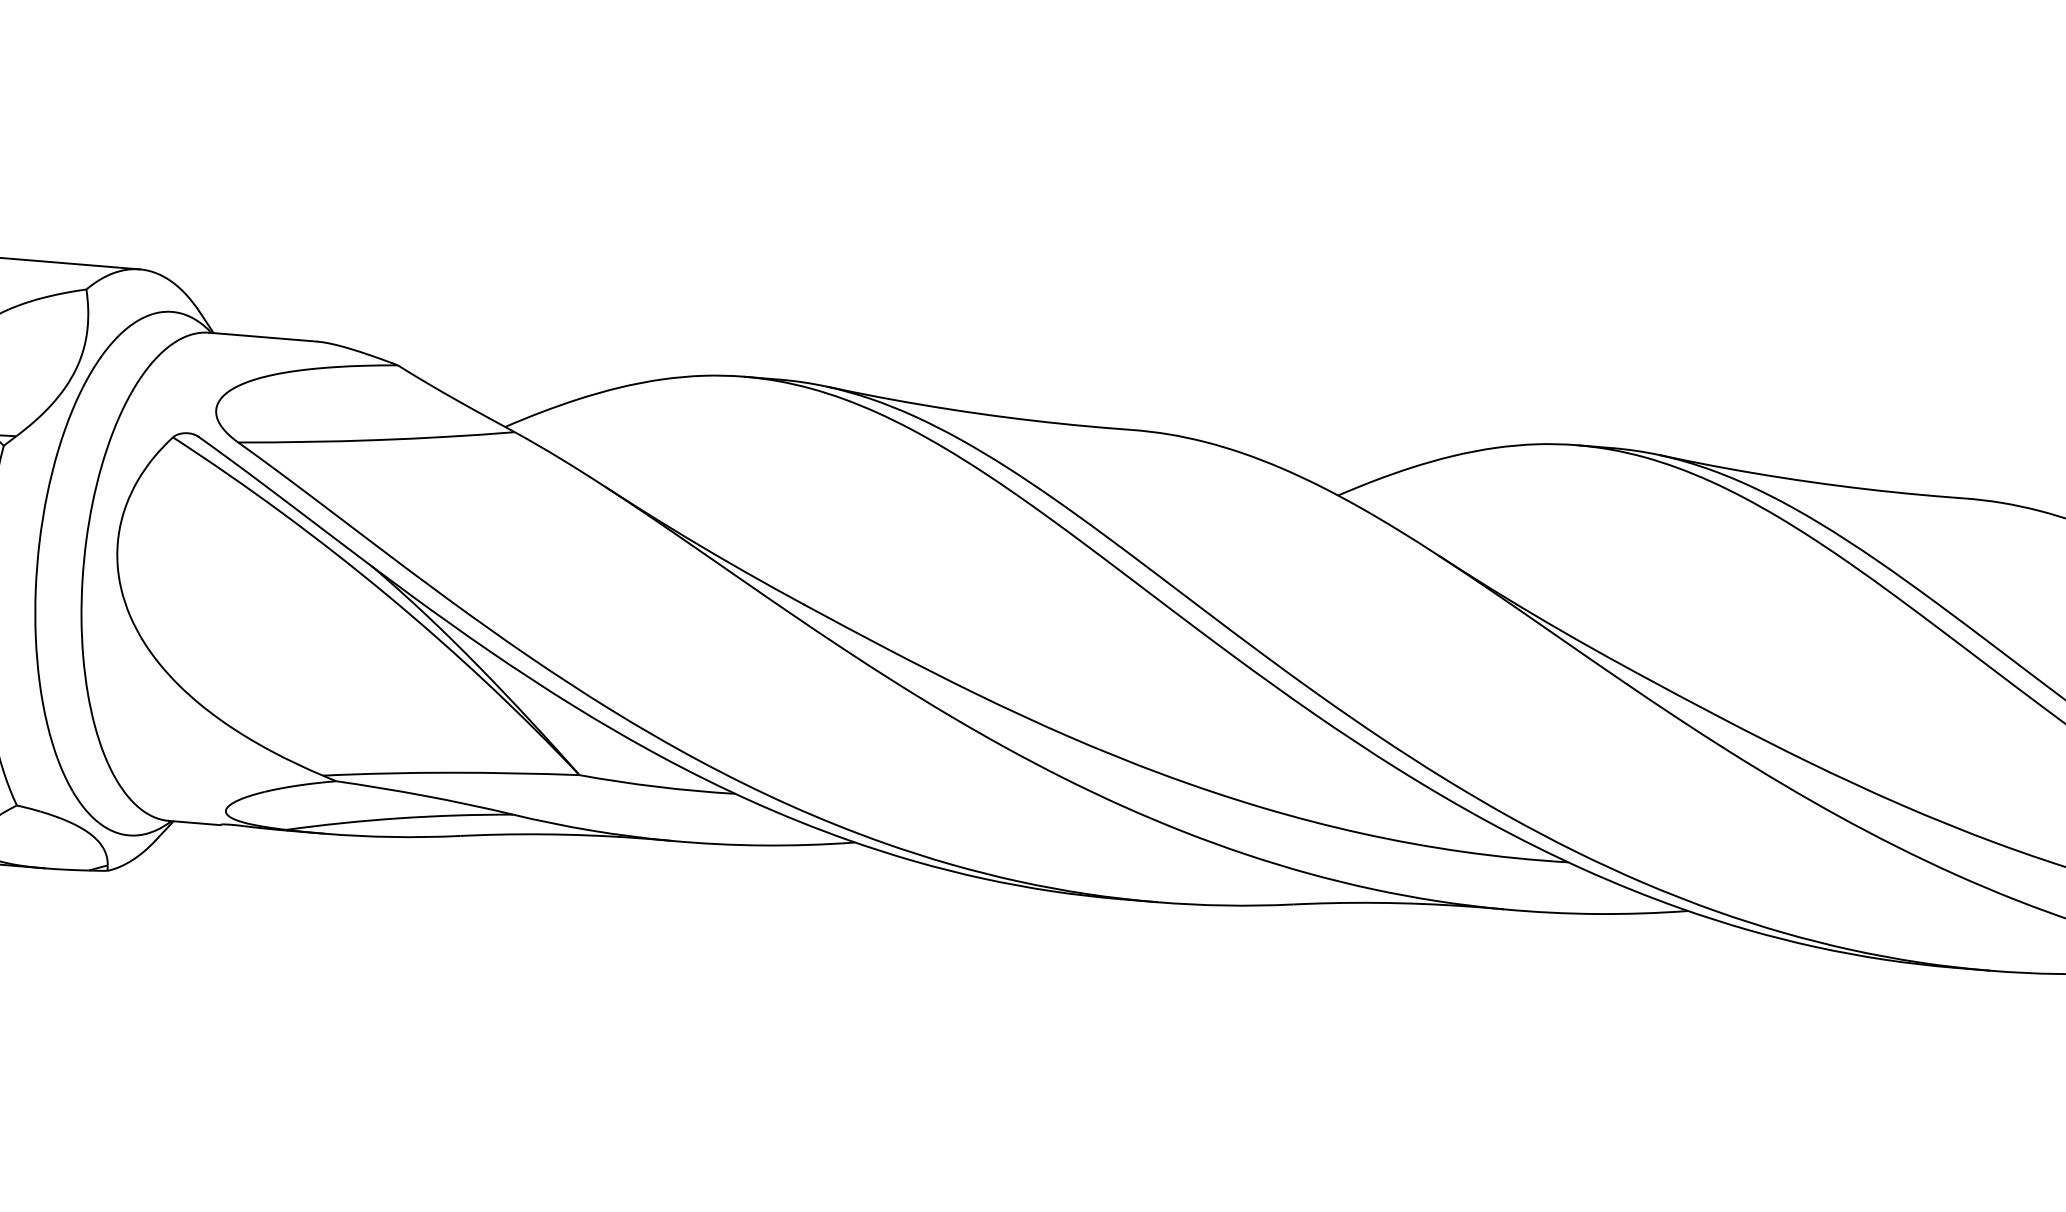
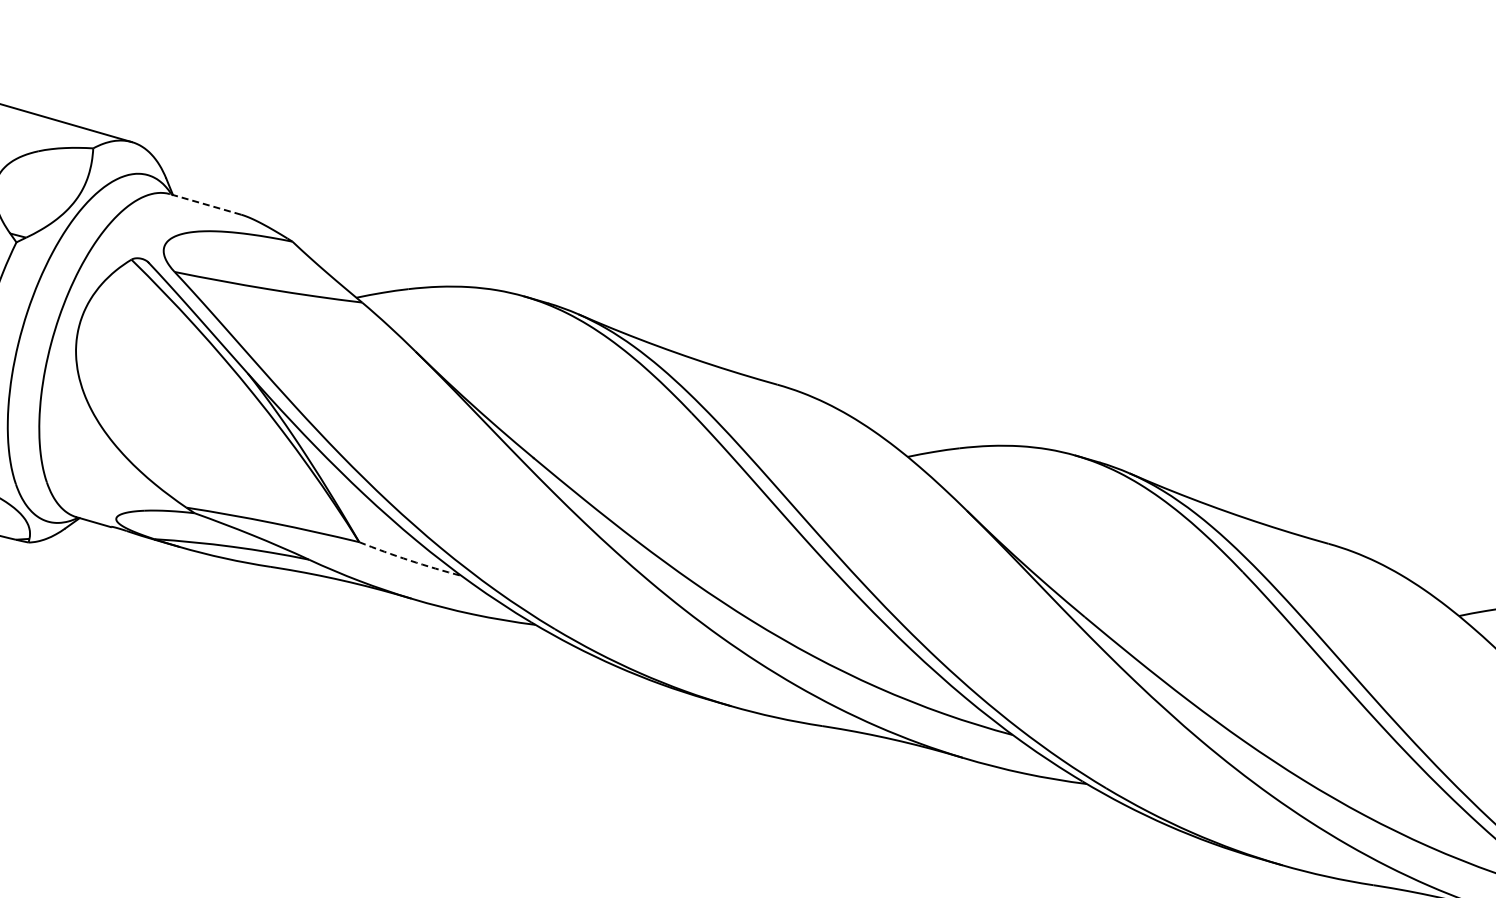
line: (262, 337) -> (205, 204), solid -> dashed
arc: (656, 786) -> (409, 560), solid -> dashed

